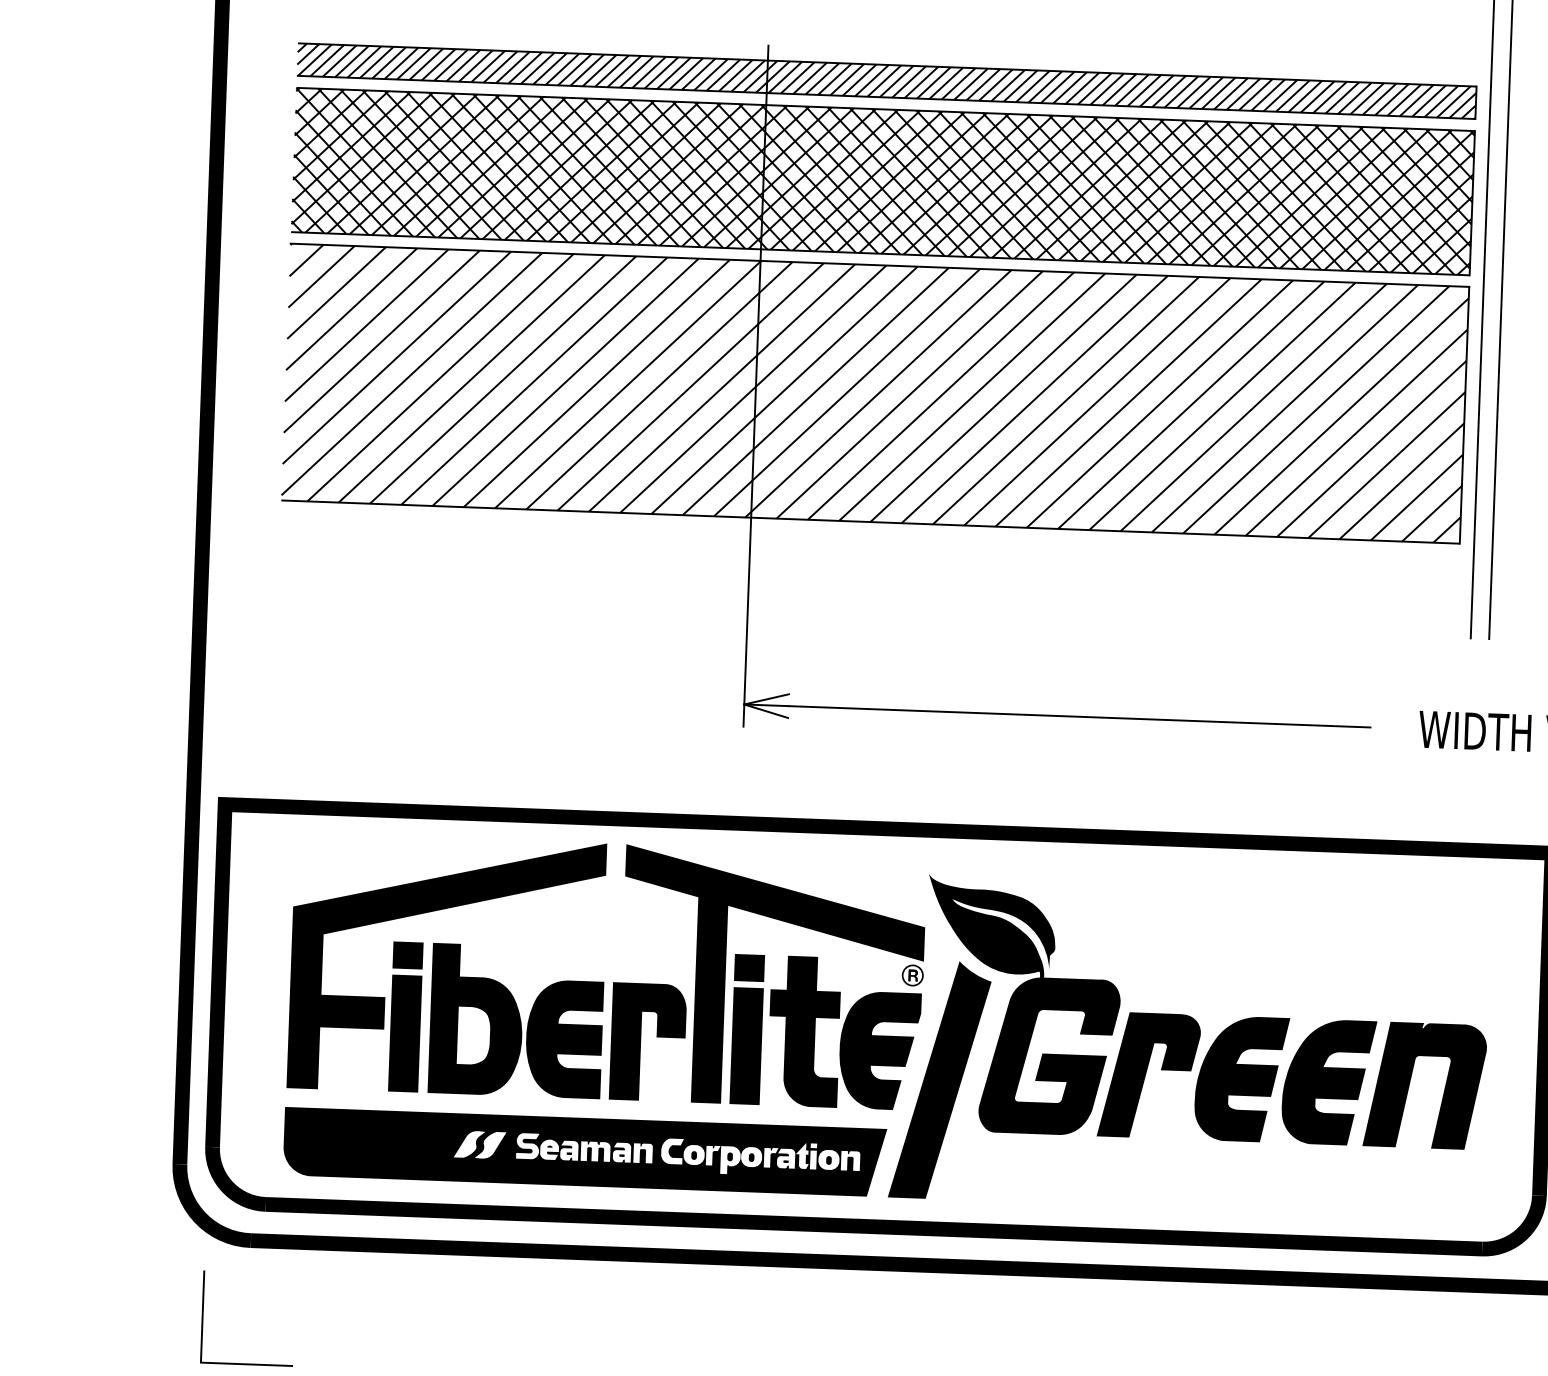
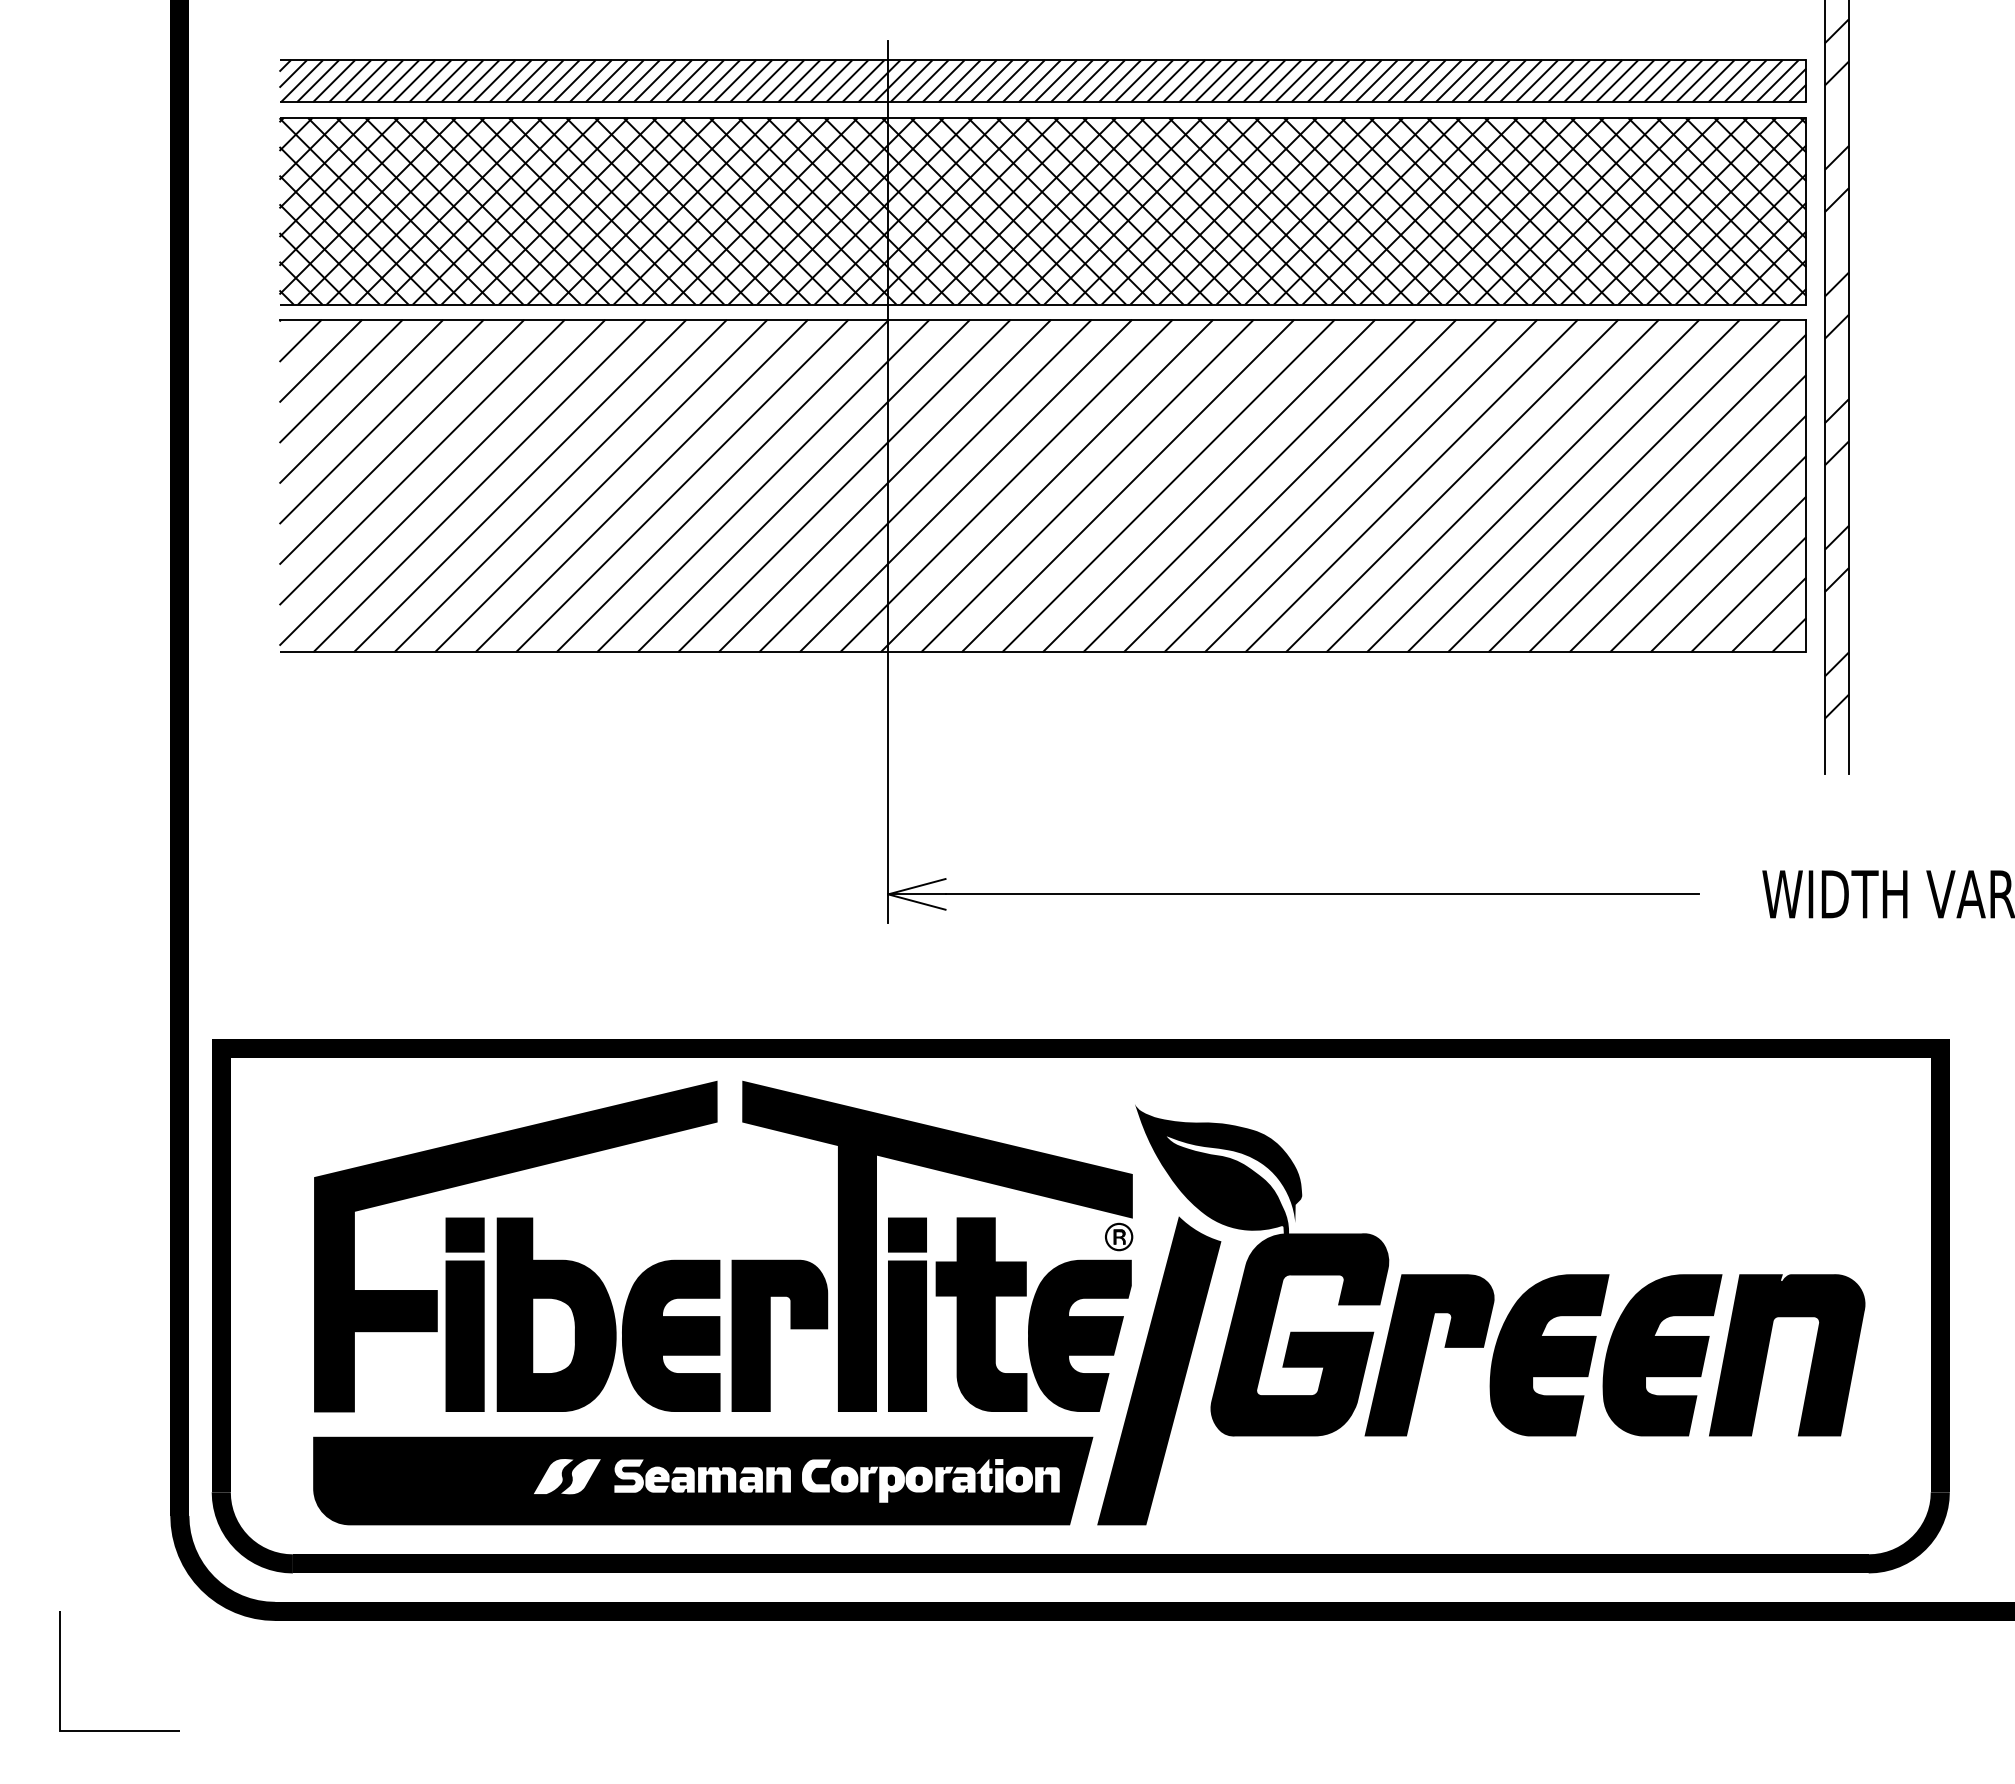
hatch: (1491, 325) -> (1836, 368), added
line: (202, 1316) -> (60, 1671), moved

